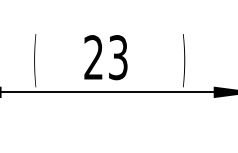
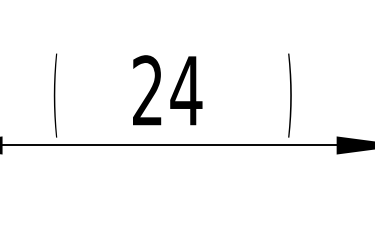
text: (118, 57) -> (186, 90), 23 -> 24

